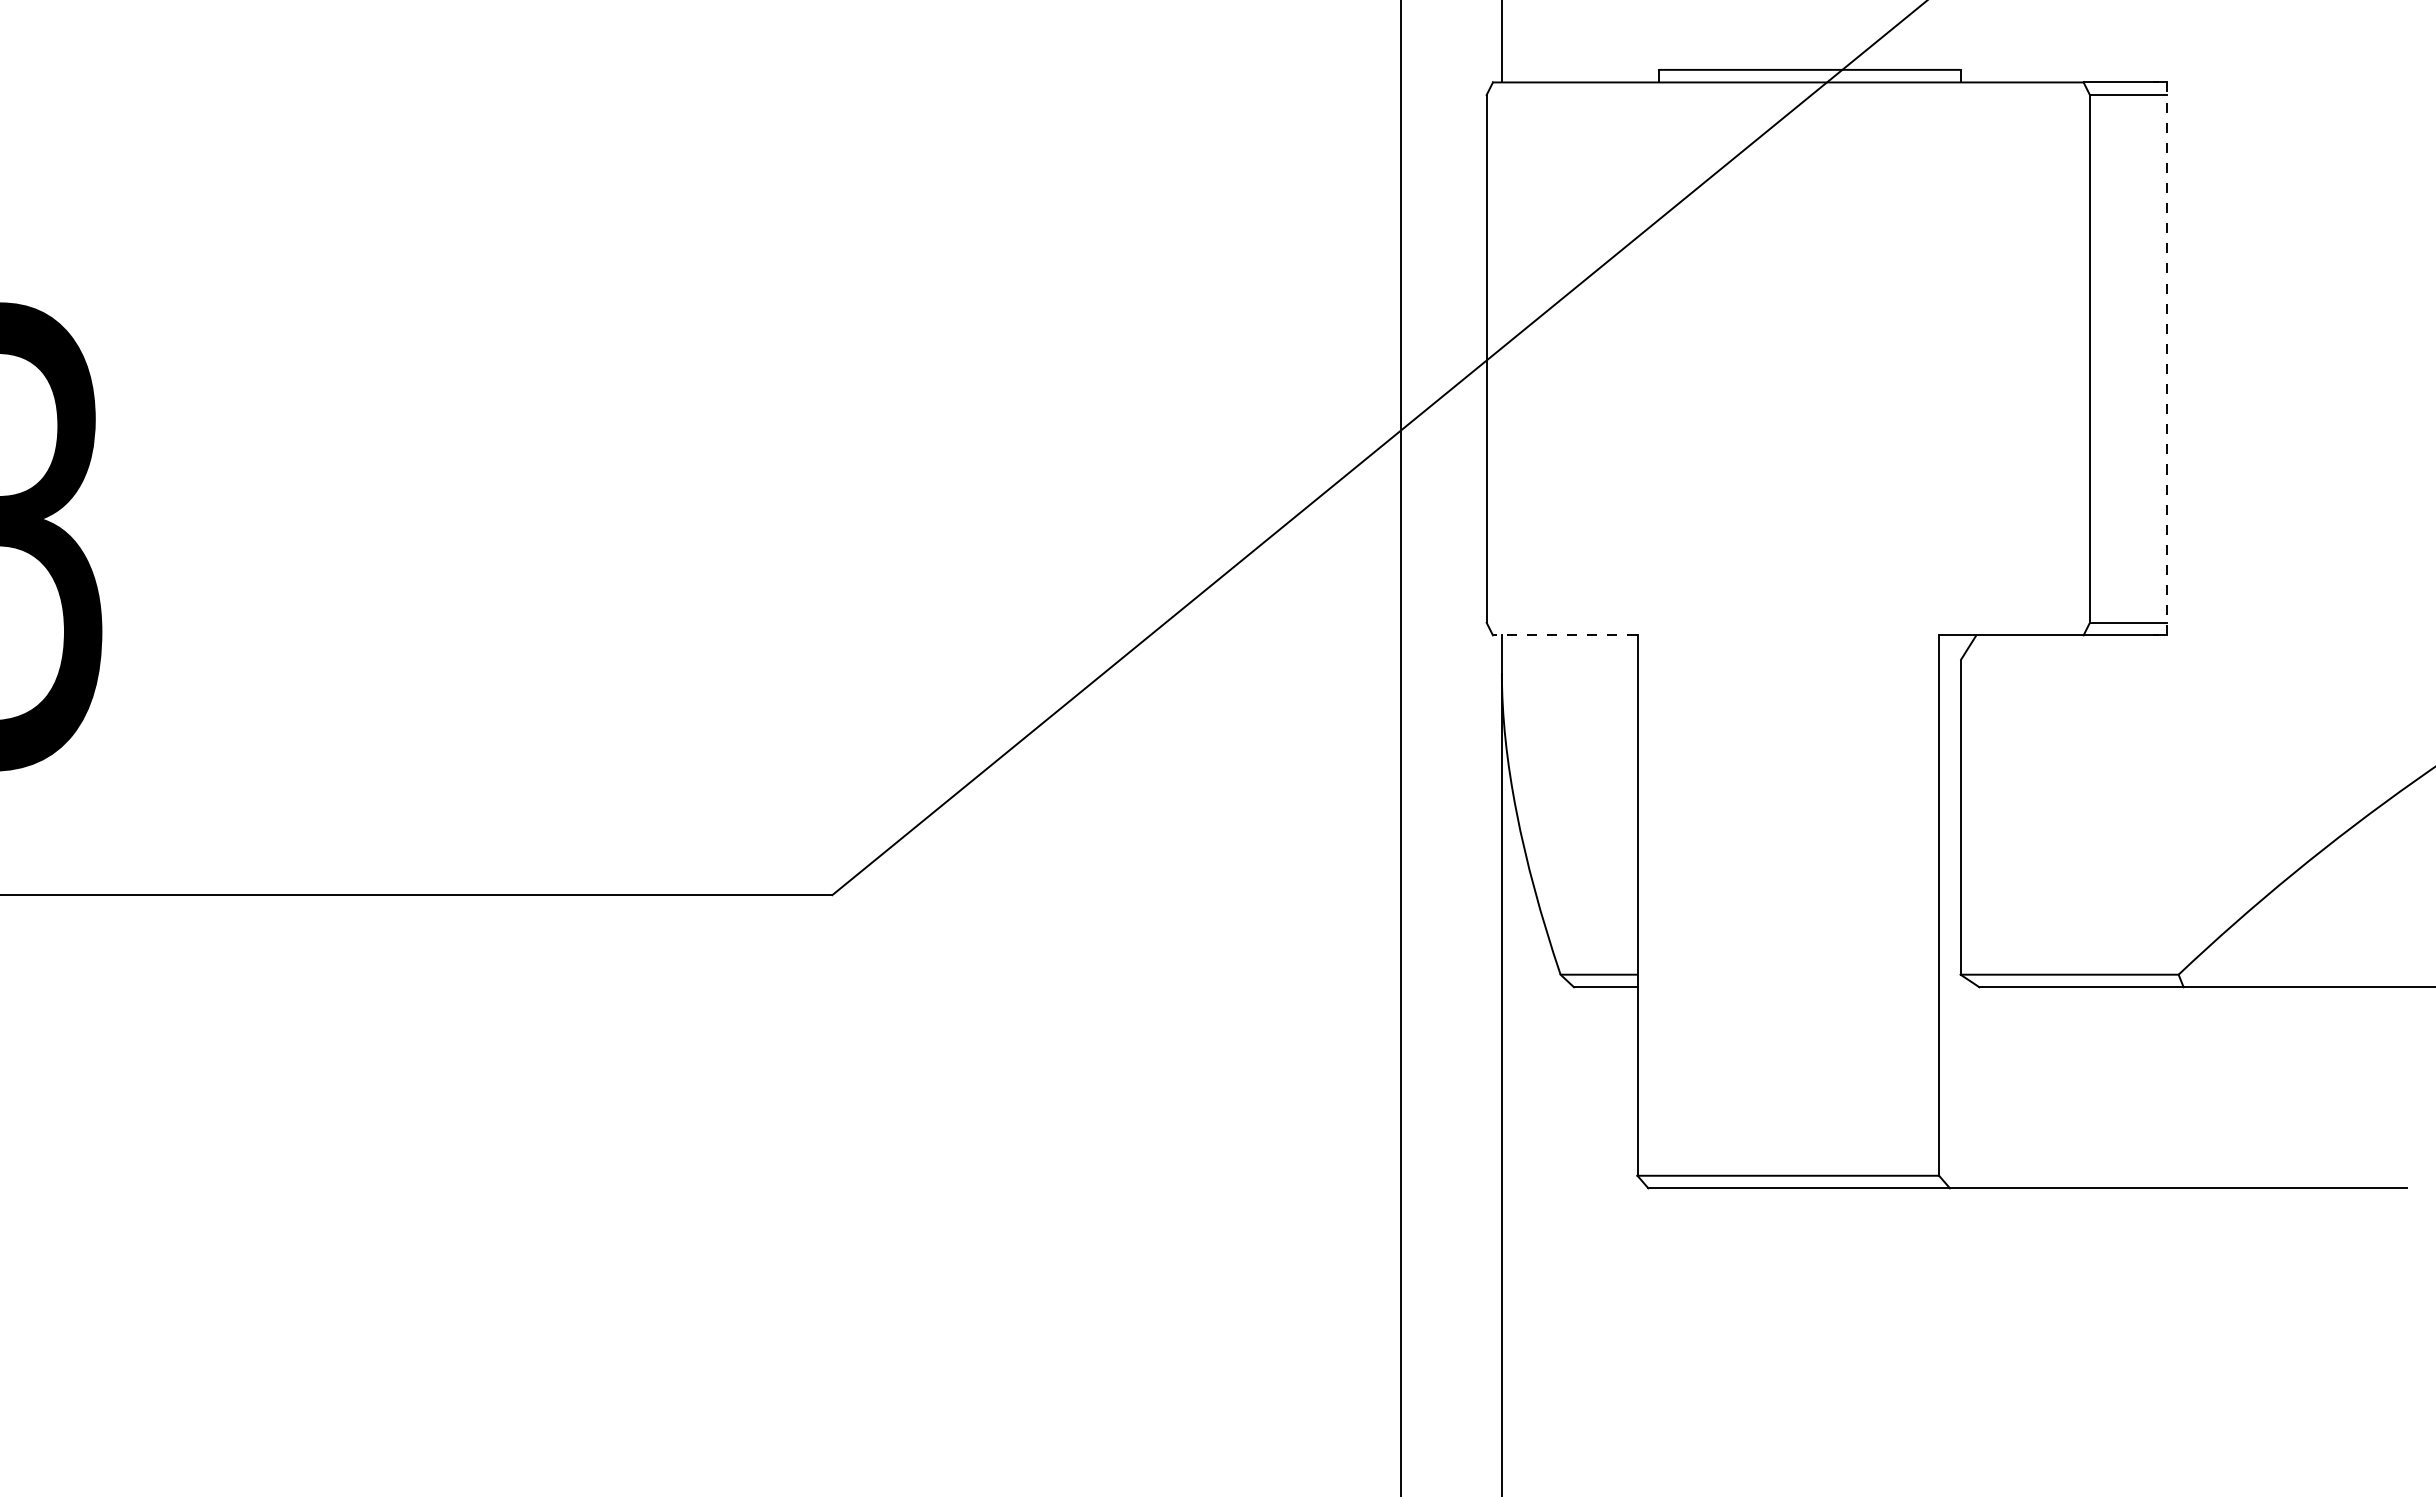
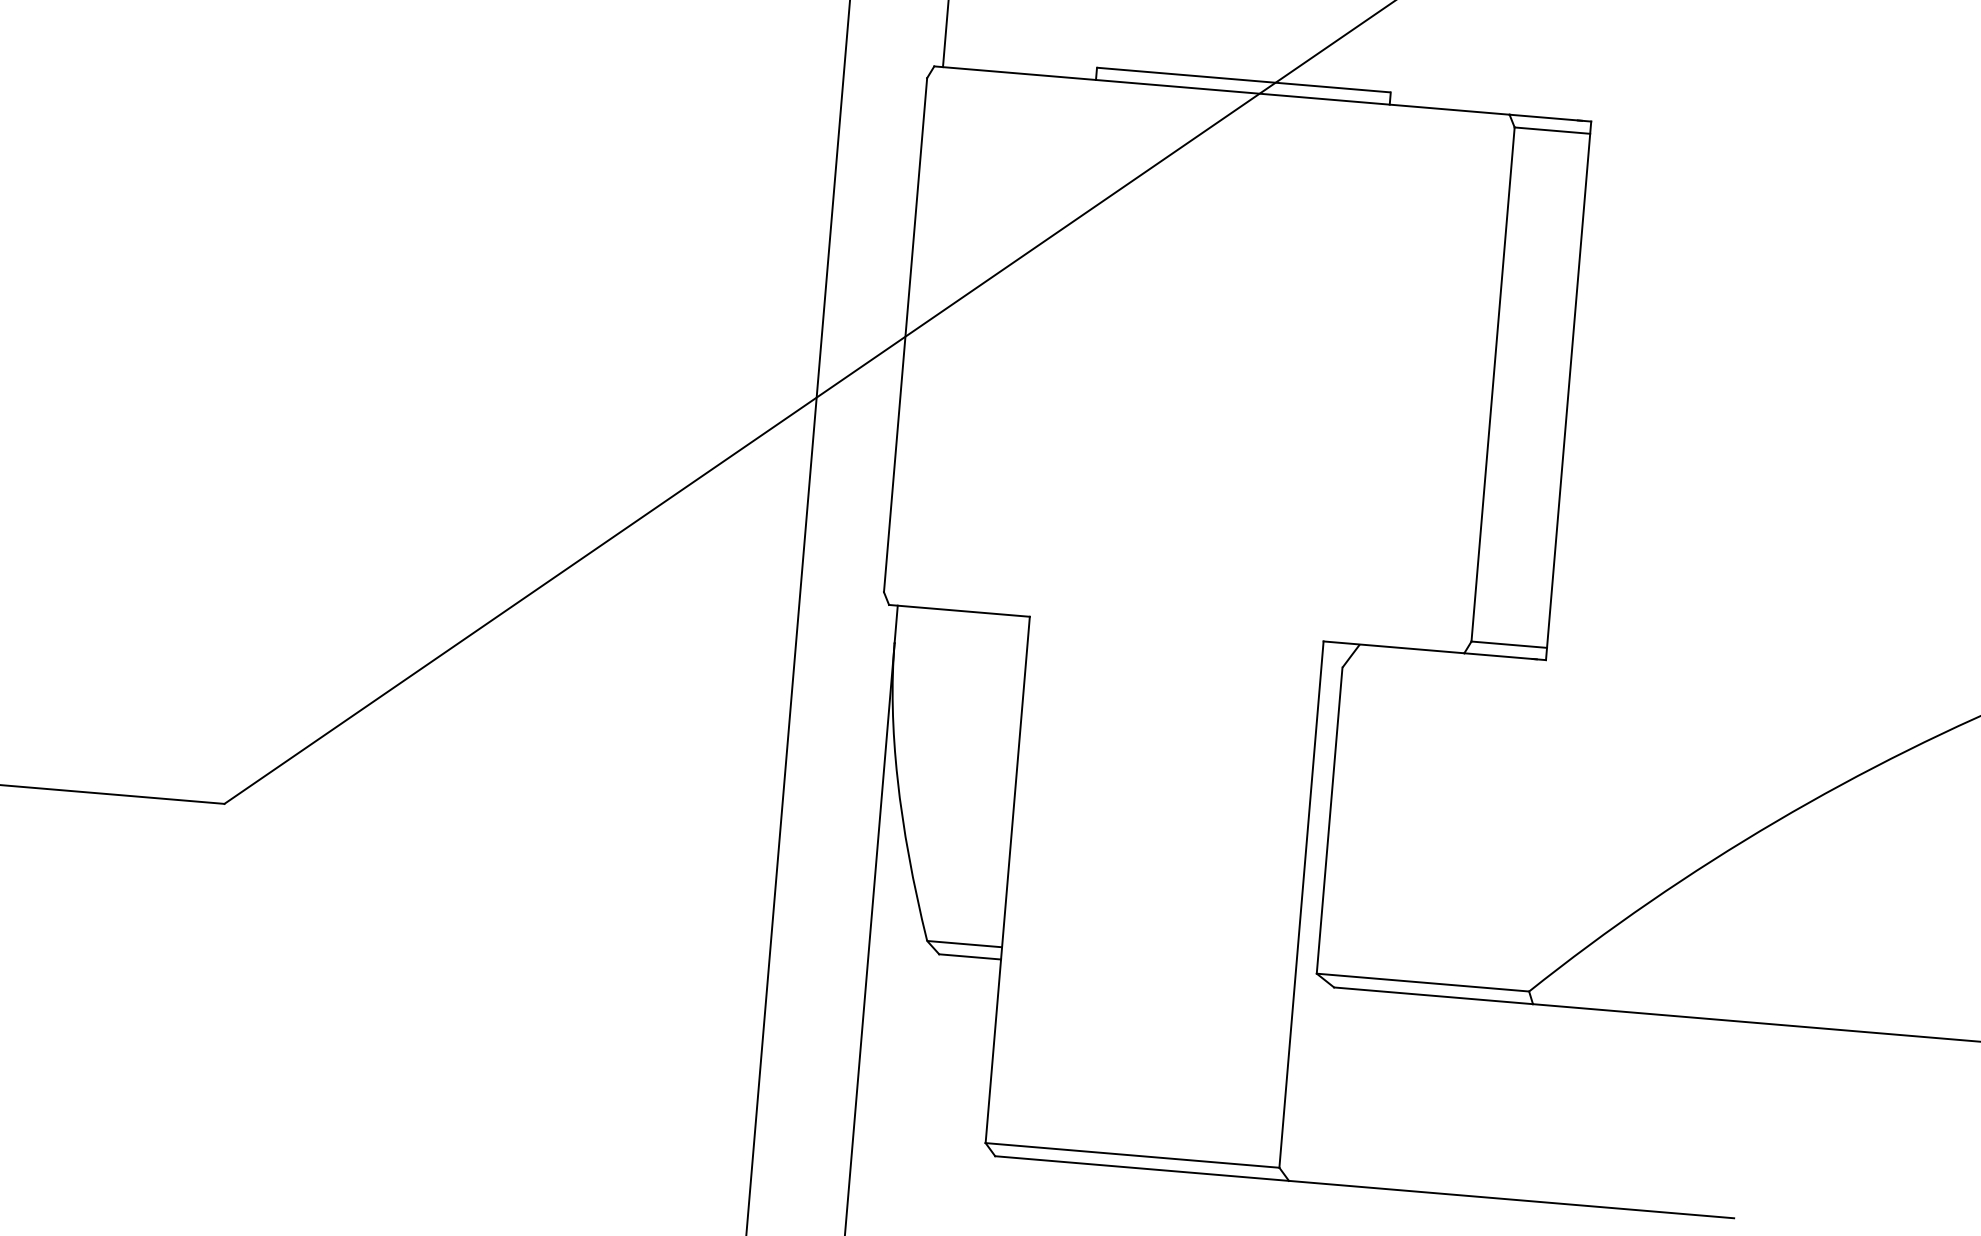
line: (2167, 359) -> (1568, 391), dashed -> solid
line: (1564, 635) -> (958, 610), dashed -> solid

